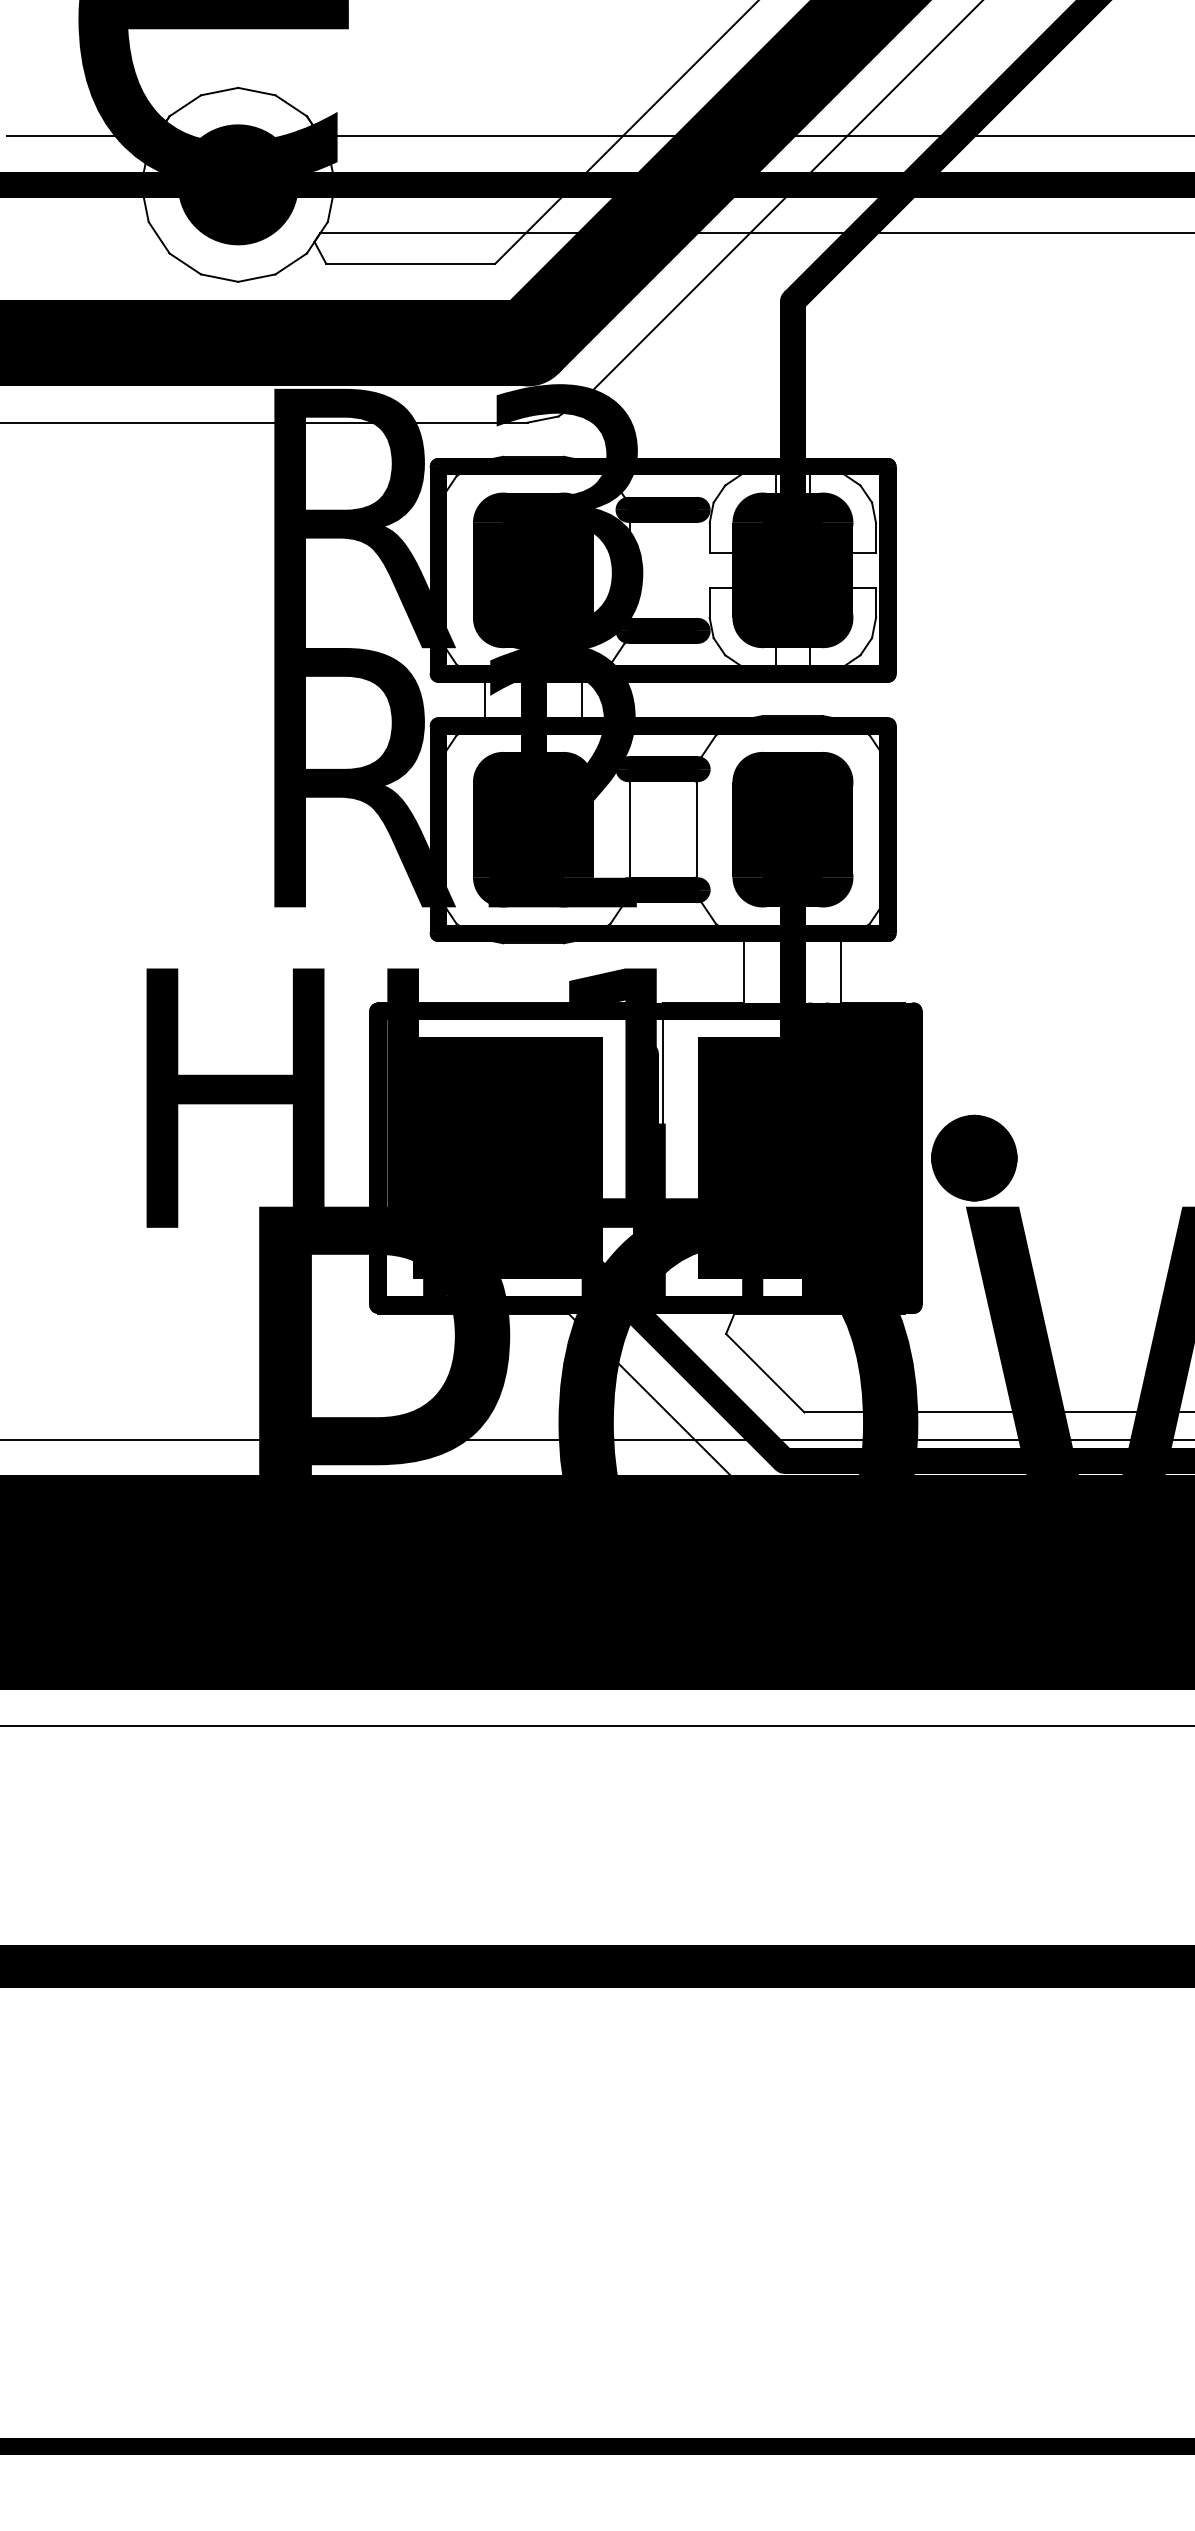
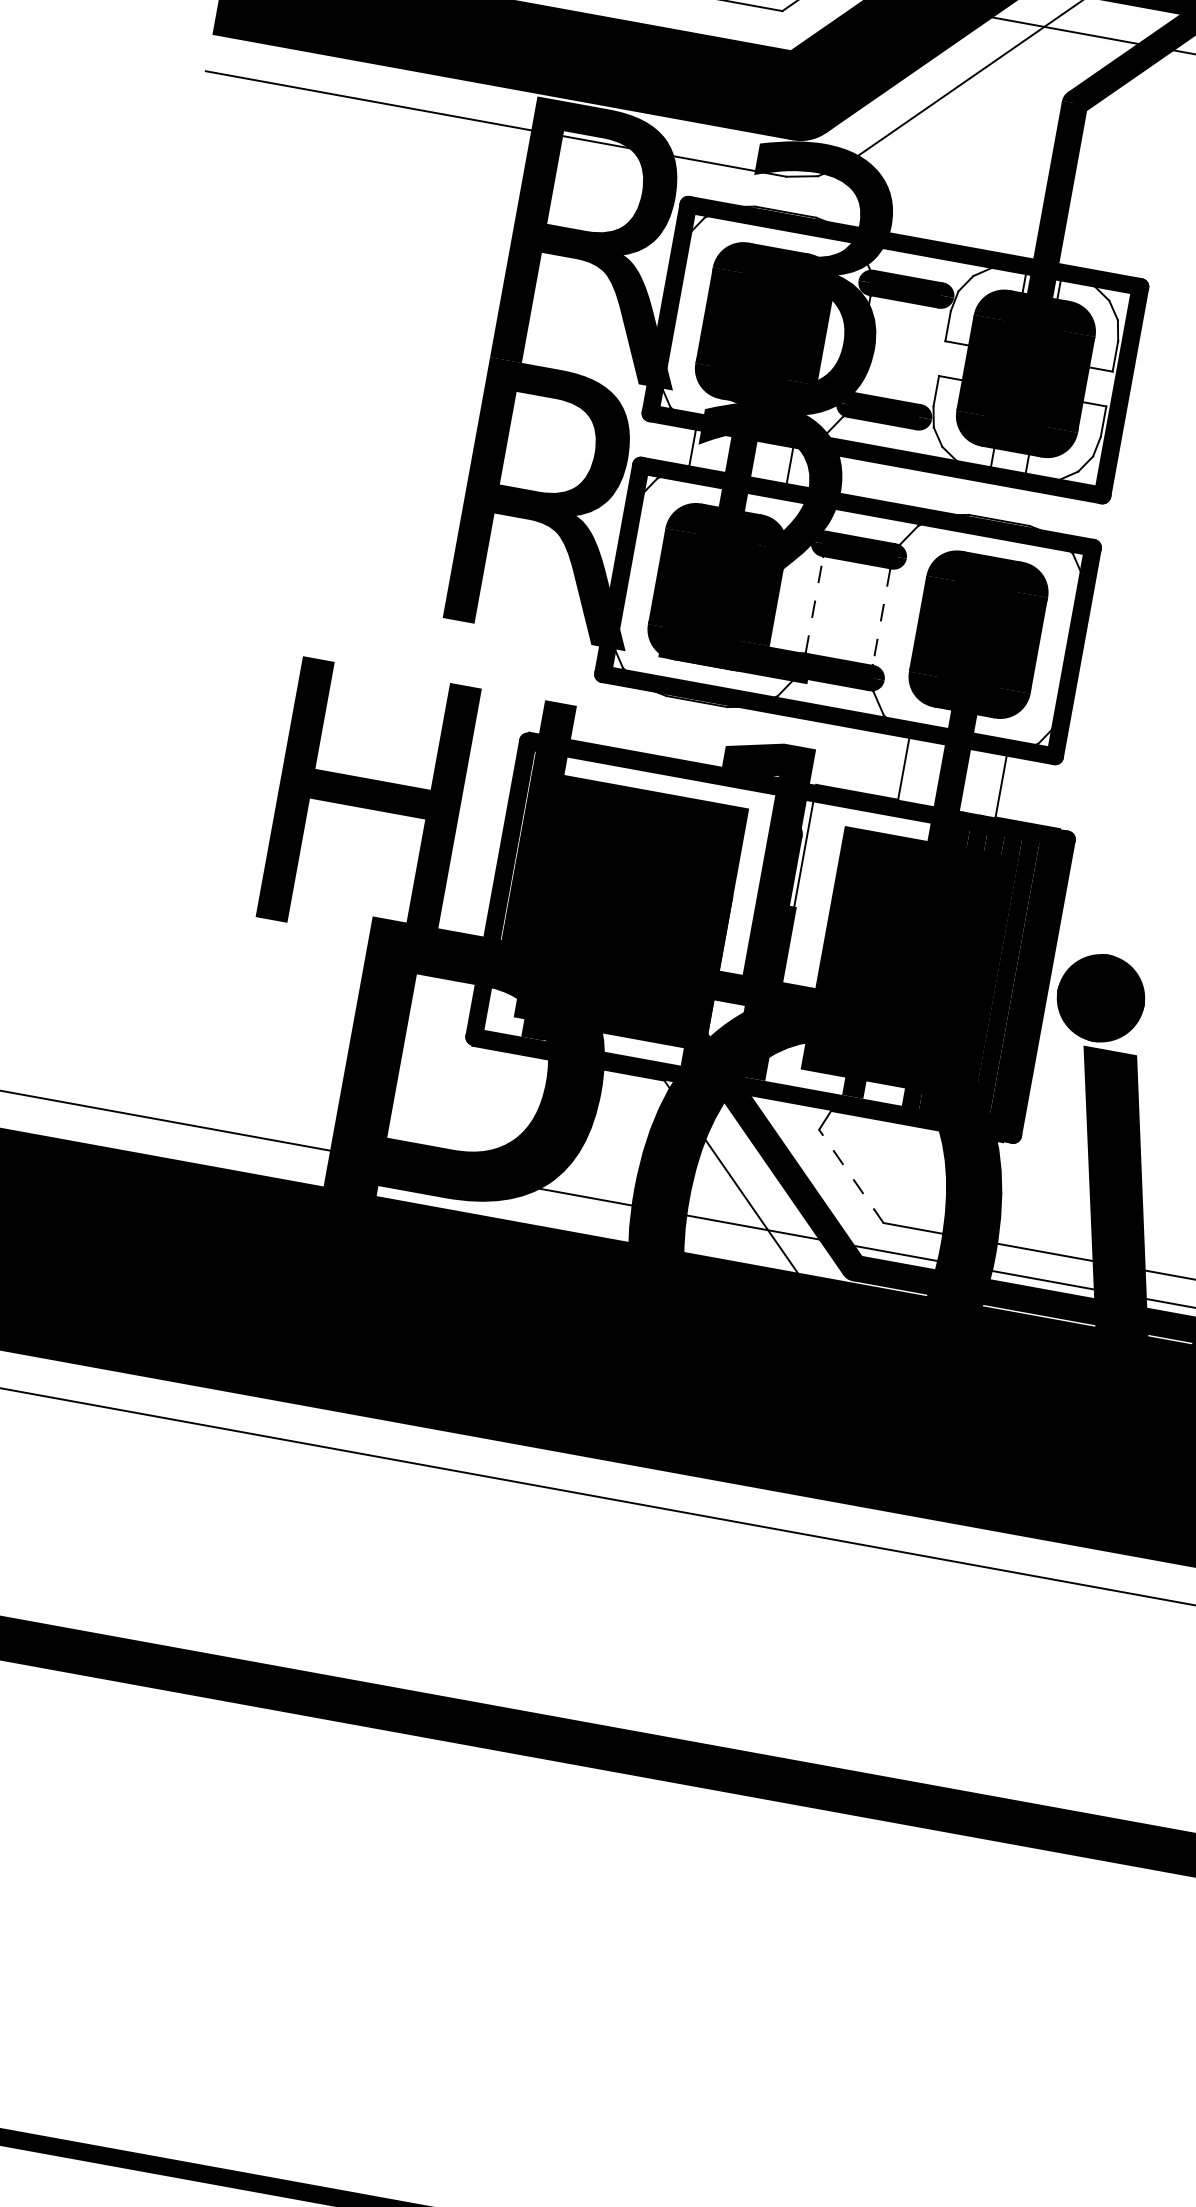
line: (629, 829) -> (814, 604), solid -> dashed
line: (696, 829) -> (881, 616), solid -> dashed
line: (764, 1372) -> (850, 1175), solid -> dashed

